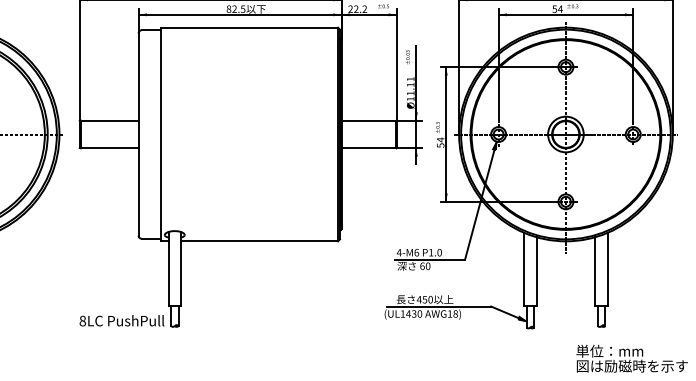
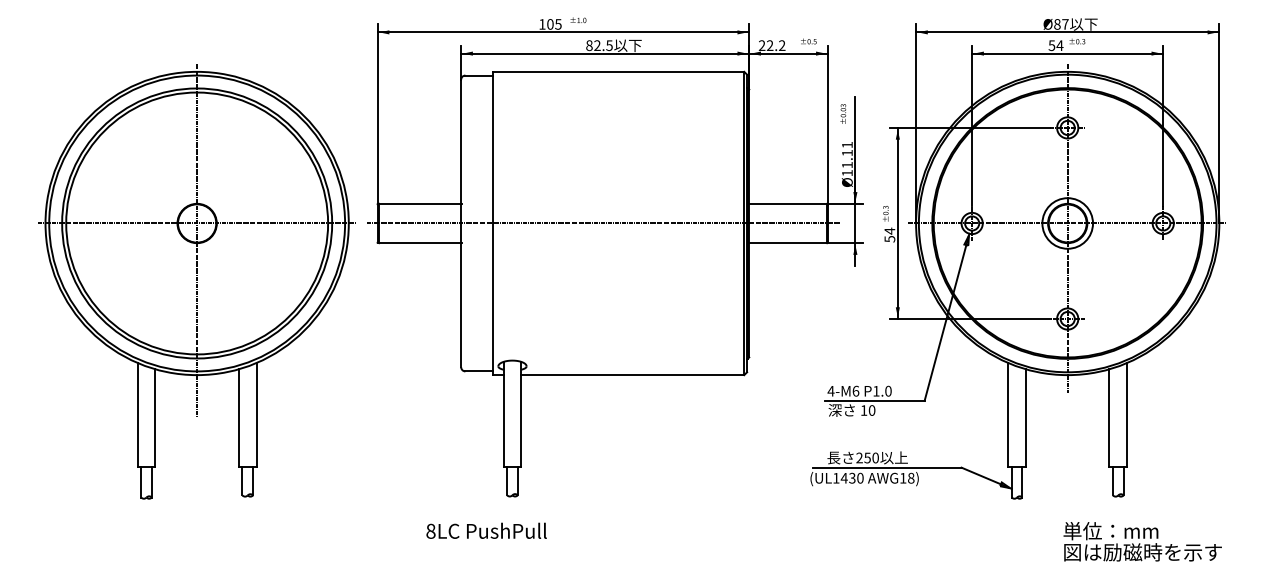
line: (238, 134) -> (603, 223), added
text: (422, 266) -> (864, 410), 60 -> 10
text: (419, 299) -> (859, 457), 450 -> 250
text: (121, 320) -> (486, 530), moved
text: (632, 358) -> (1142, 541), moved

